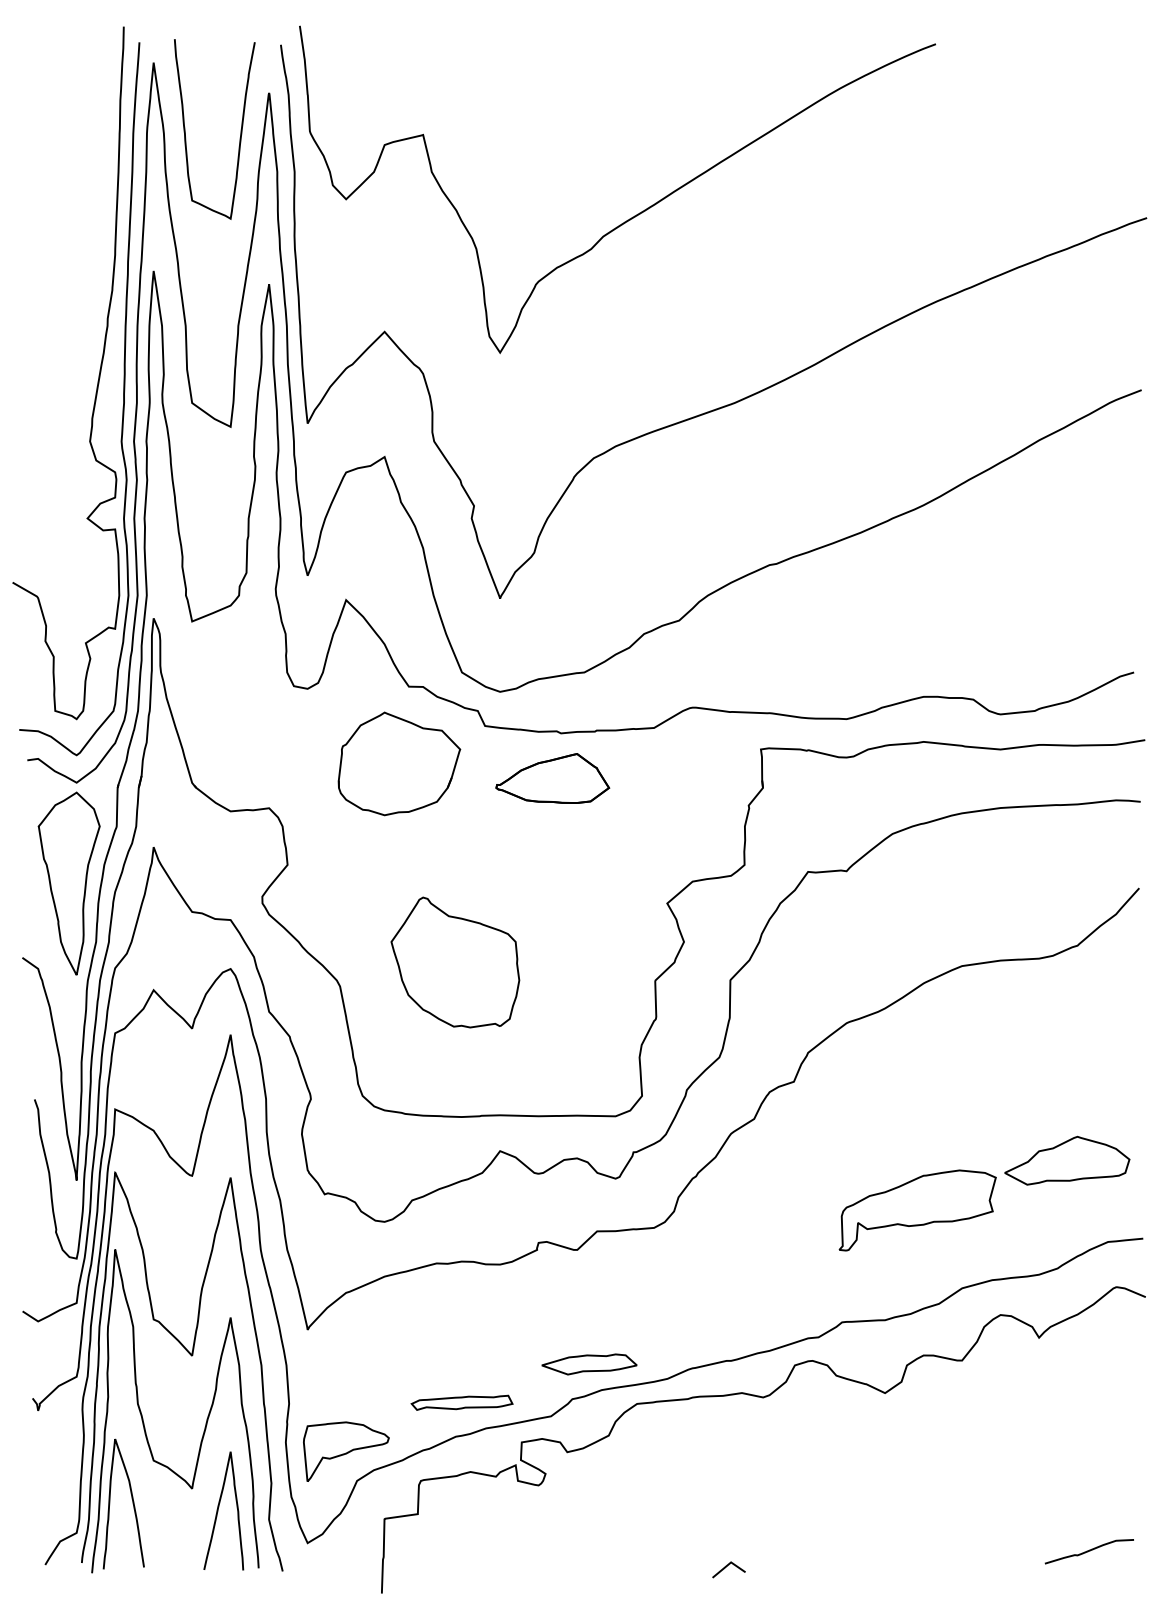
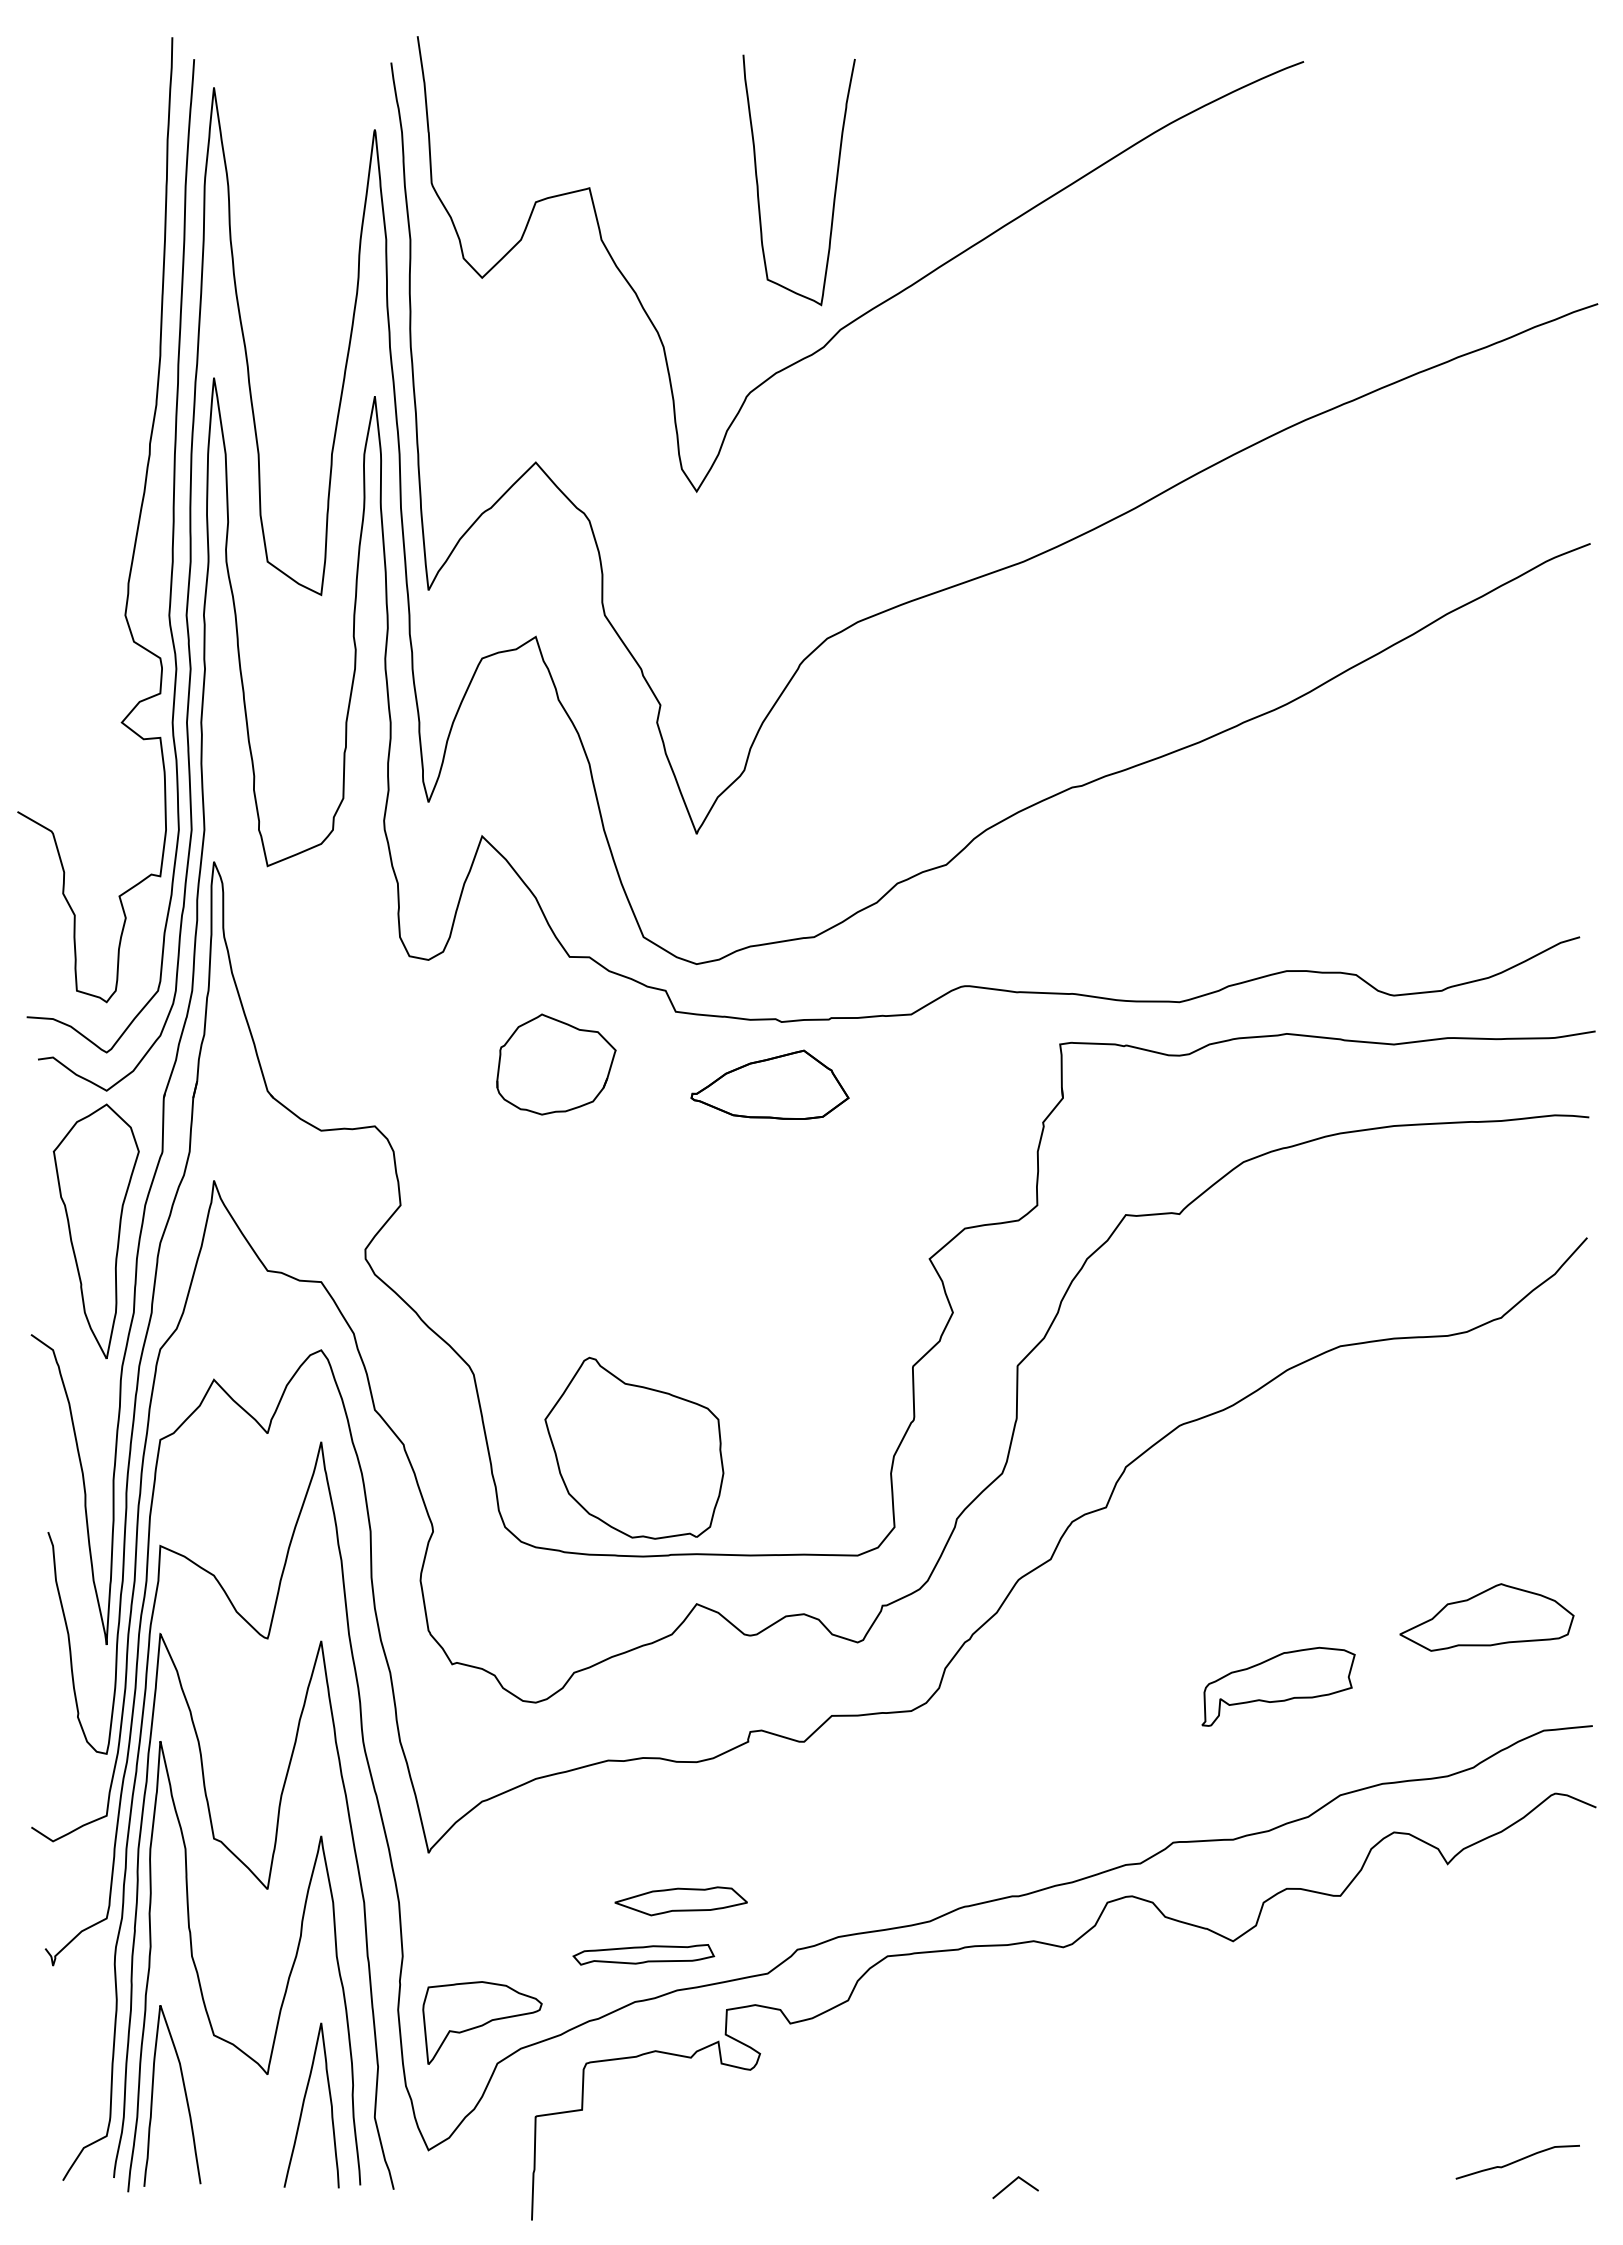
curve: (240, 129) -> (835, 180), moved
part: (399, 763) -> (556, 1064), size x0.7
part: (455, 961) -> (634, 1447), moved
part: (917, 1210) -> (1278, 1686), size x0.7
part: (588, 1364) -> (680, 1901), moved

